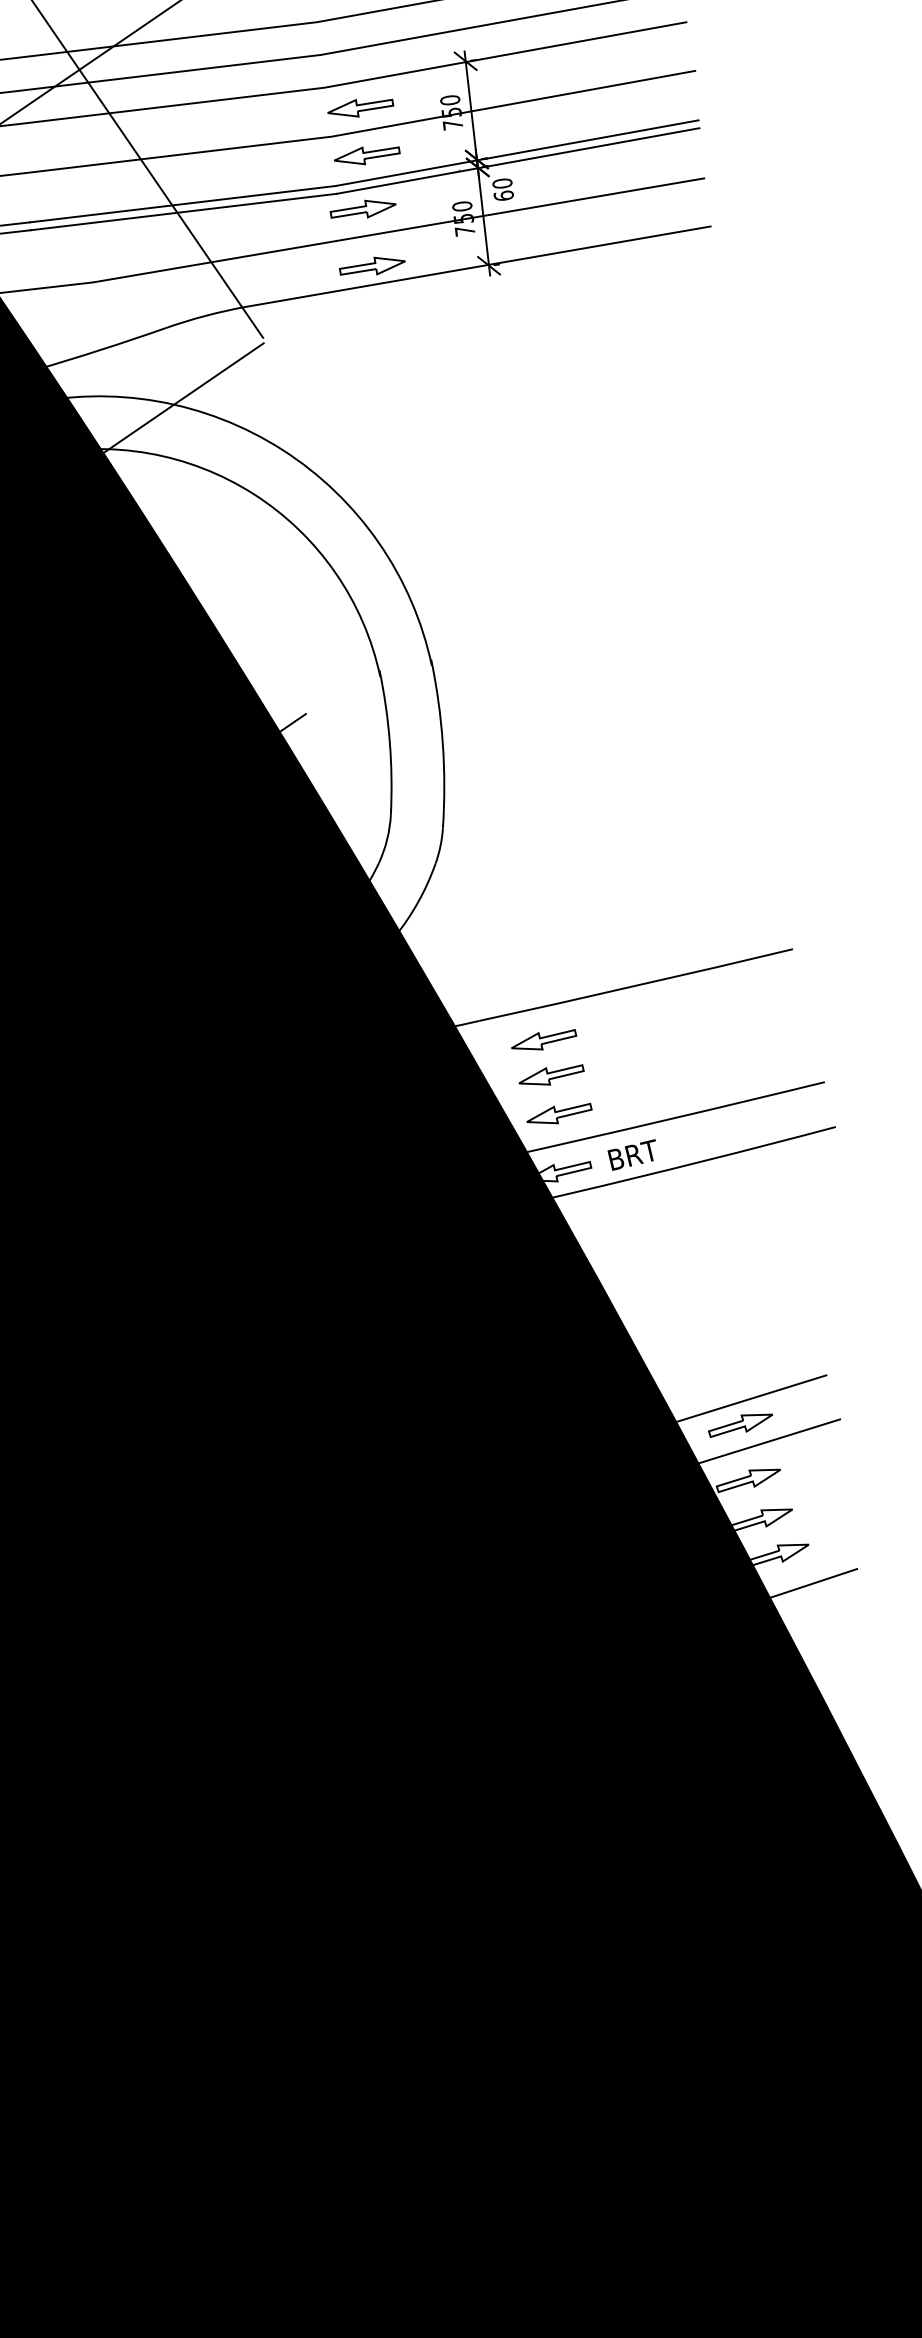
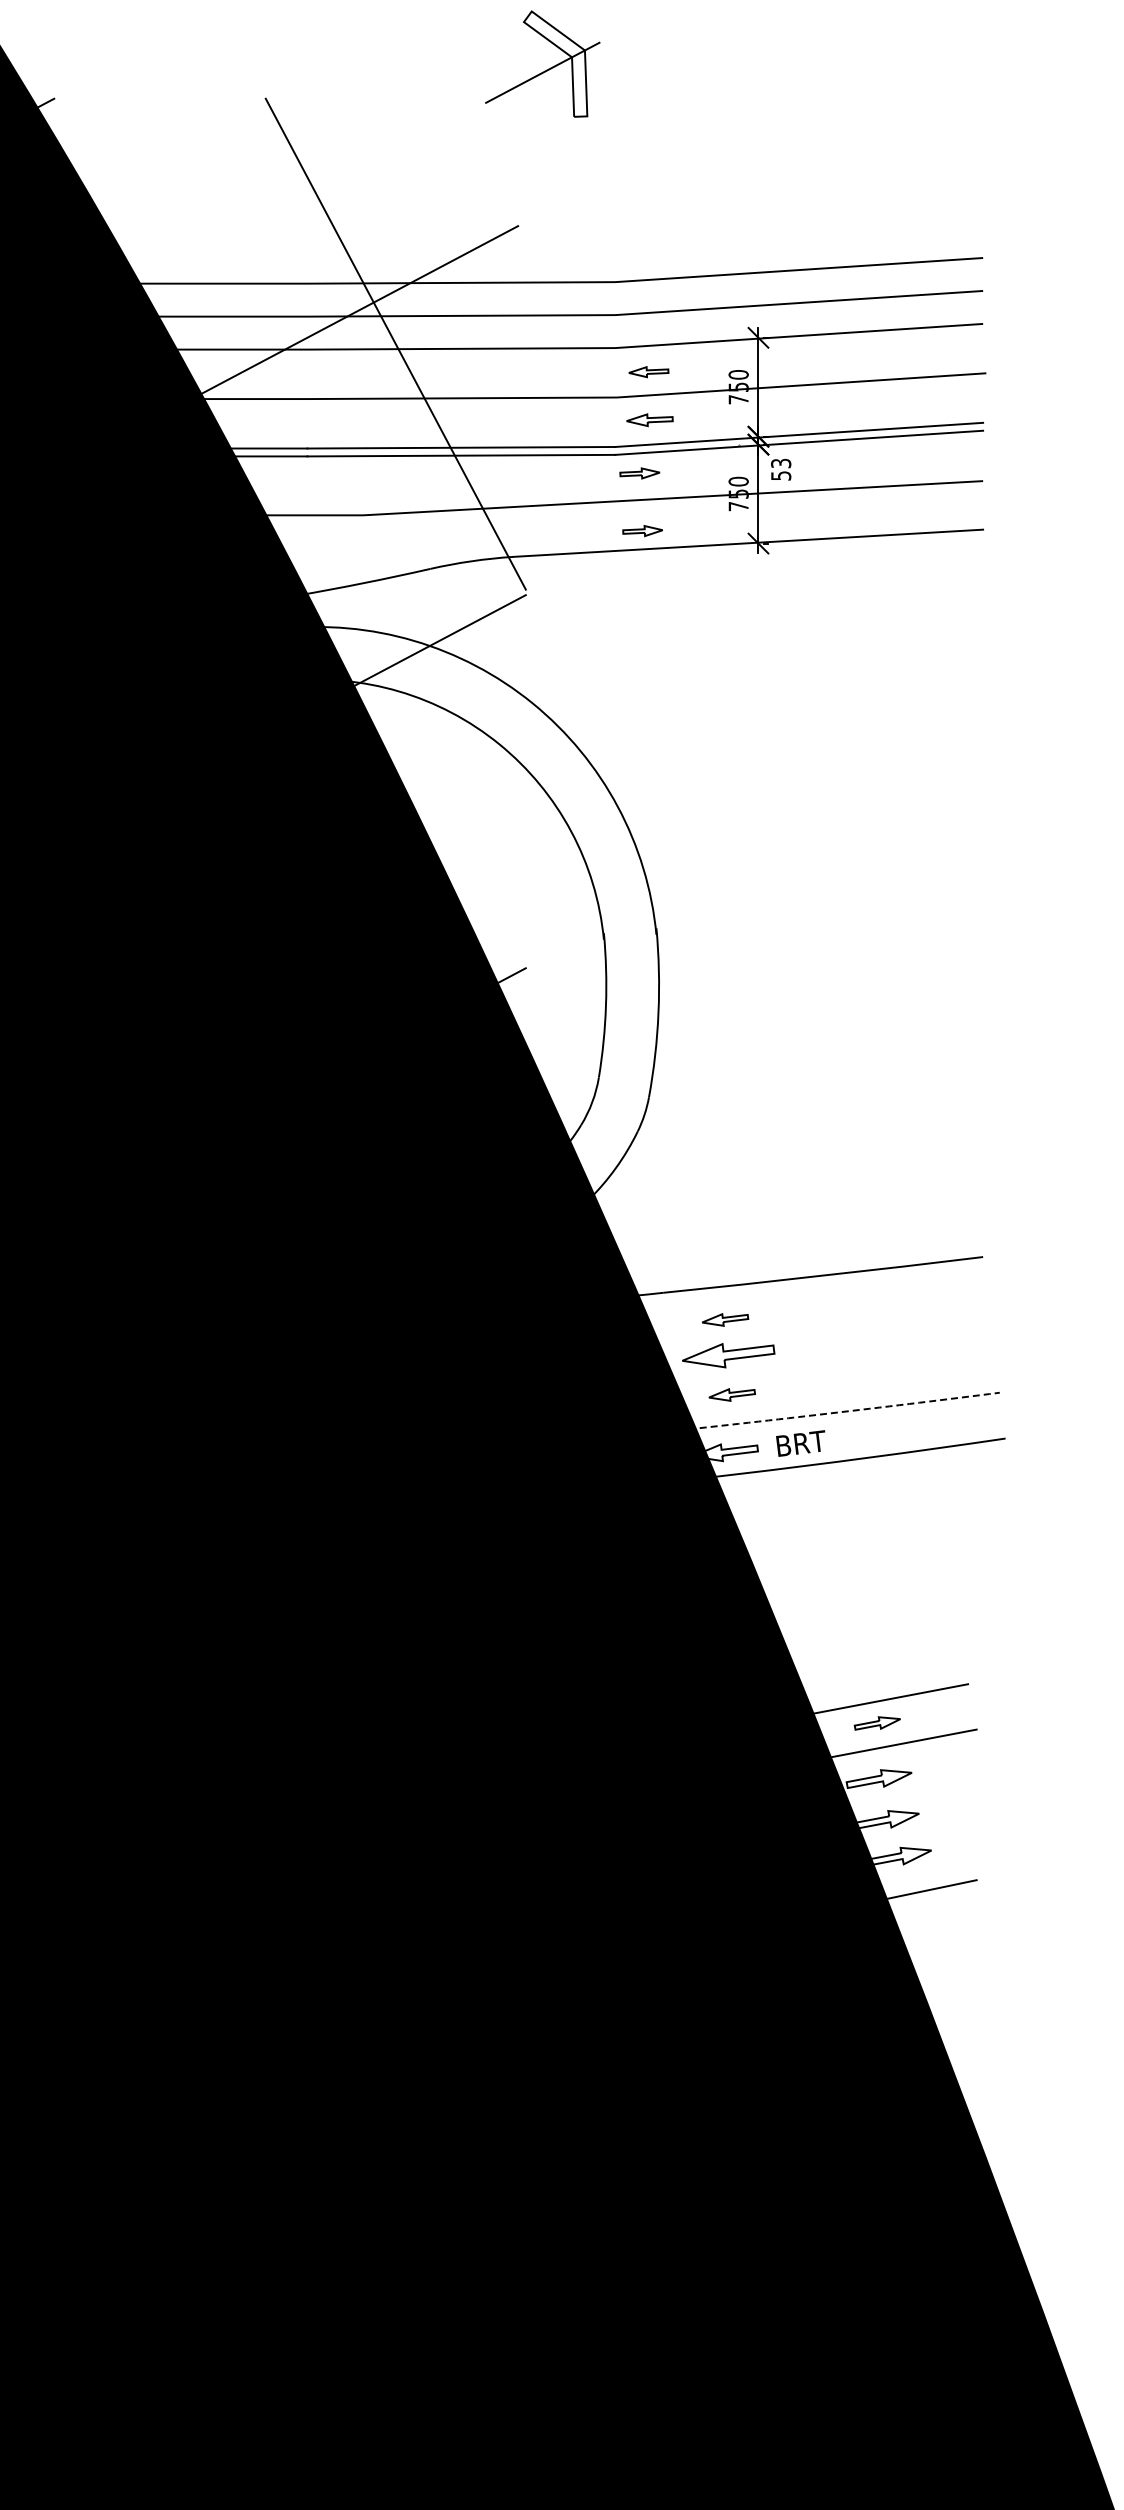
part: (360, 107) -> (648, 371), size x0.6
part: (366, 154) -> (649, 419), size x0.7
text: (503, 189) -> (781, 469), 60 -> 53
part: (362, 209) -> (639, 473), size x0.6
part: (372, 265) -> (642, 530), size x0.6
part: (544, 1040) -> (725, 1319), size x0.7
part: (551, 1075) -> (728, 1355), size x1.4
part: (558, 1114) -> (731, 1394), size x0.7
arc: (666, 1120) -> (838, 1412), solid -> dashed
part: (740, 1424) -> (877, 1723), size x0.7

